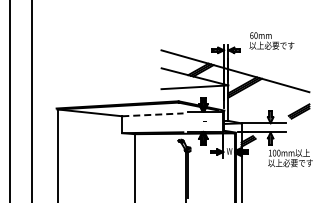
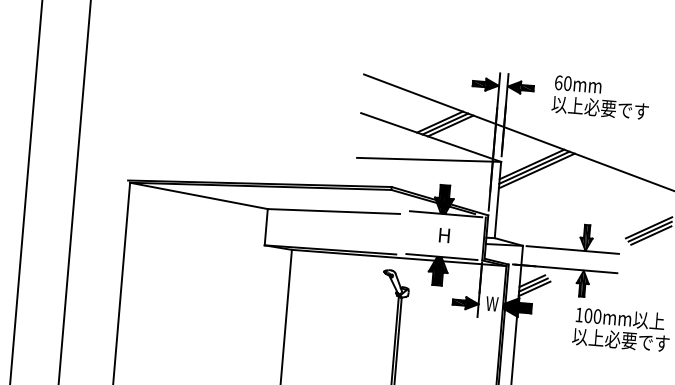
text: (271, 40) -> (600, 96), moved
line: (152, 114) -> (333, 210), dashed -> solid

